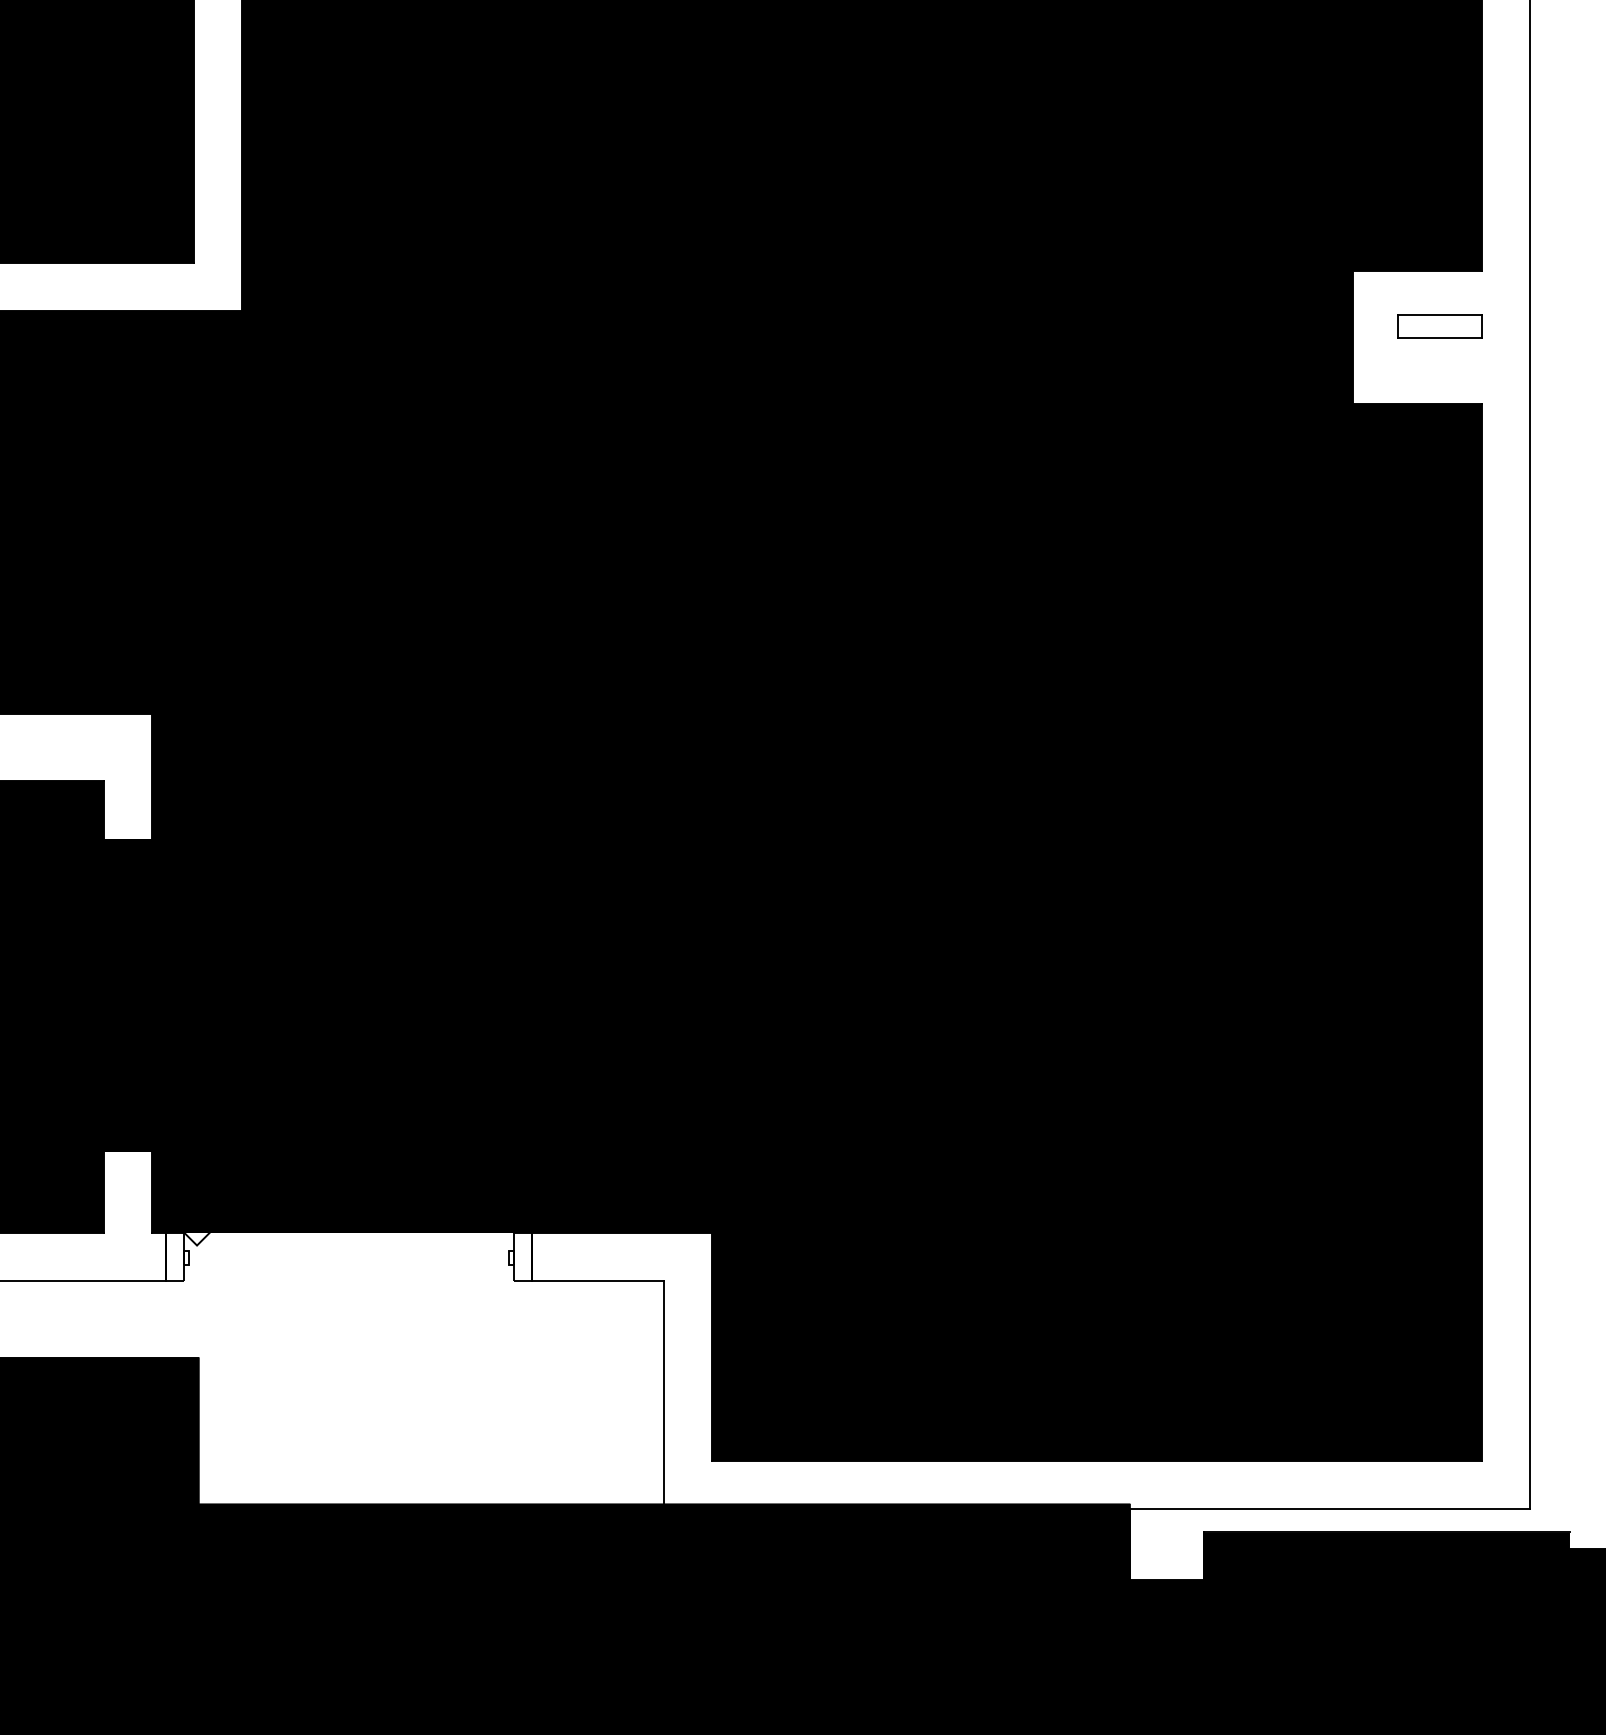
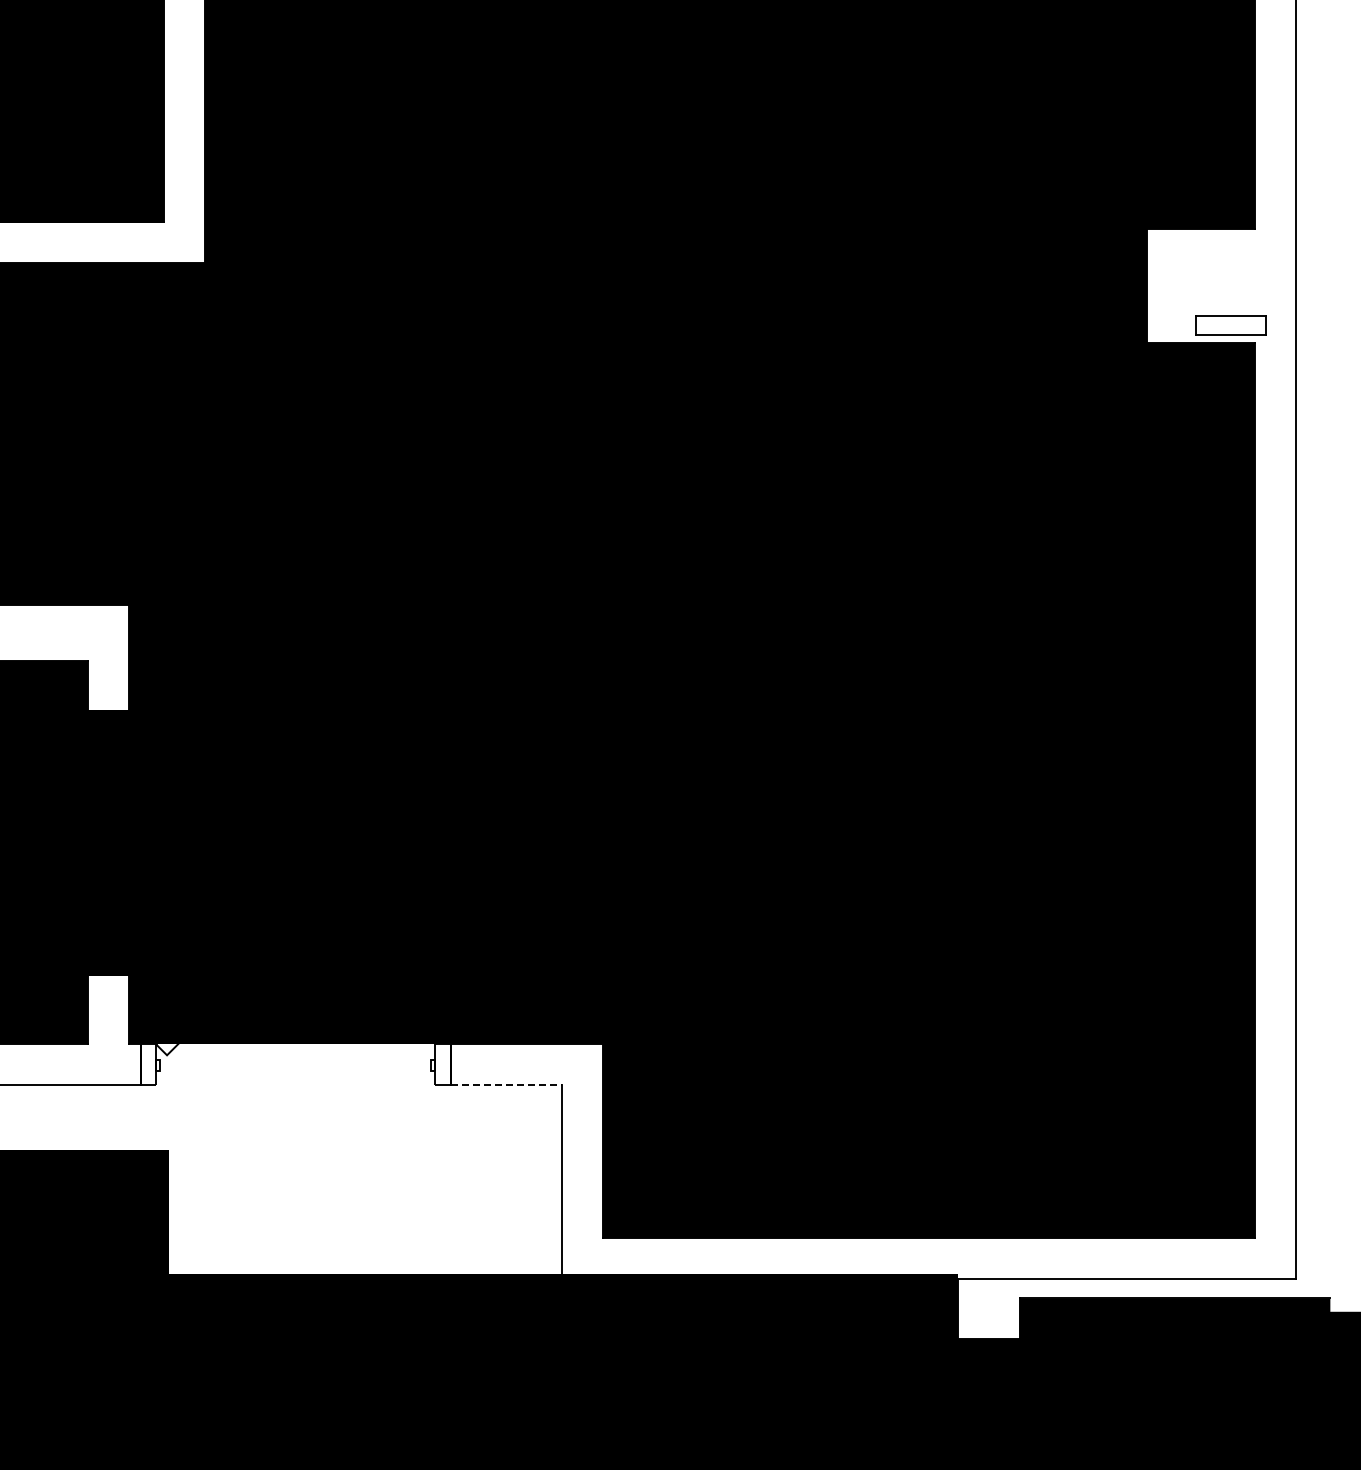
part: (1439, 326) -> (1230, 325), moved
line: (597, 1281) -> (506, 1085), solid -> dashed

